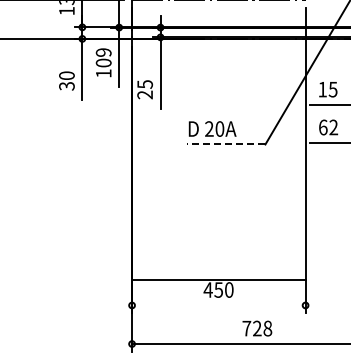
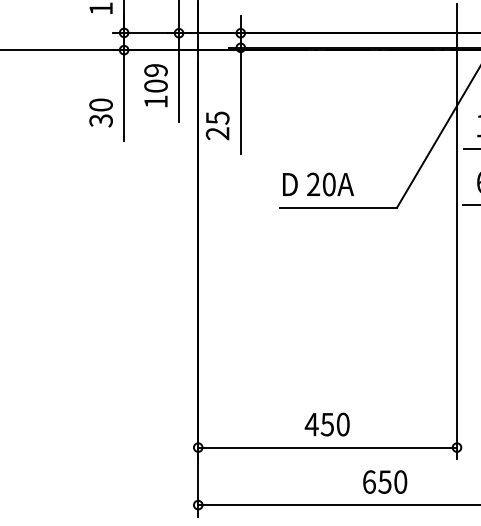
line: (225, 144) -> (337, 207), dashed -> solid
line: (218, 280) -> (327, 447), moved
text: (257, 328) -> (385, 481), 728 -> 650

